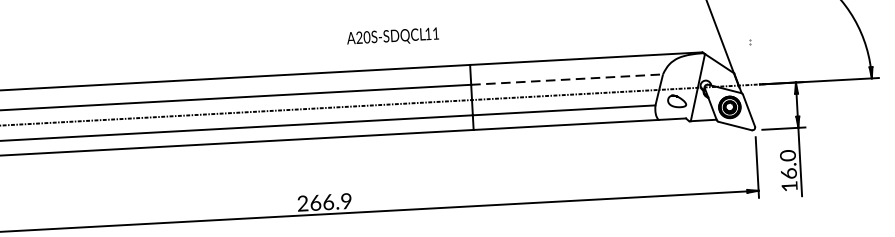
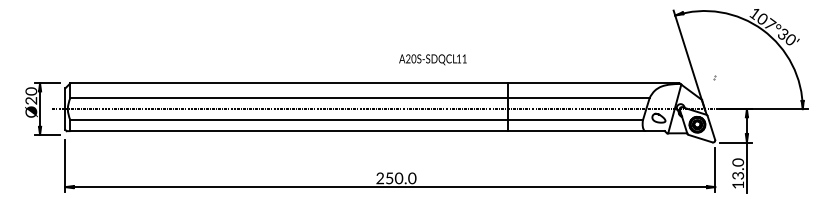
text: (392, 36) -> (432, 59), moved
line: (567, 79) -> (579, 97), dashed -> solid
text: (787, 173) -> (737, 175), 16.0 -> 13.0
text: (330, 202) -> (400, 178), 266.9 -> 250.0

